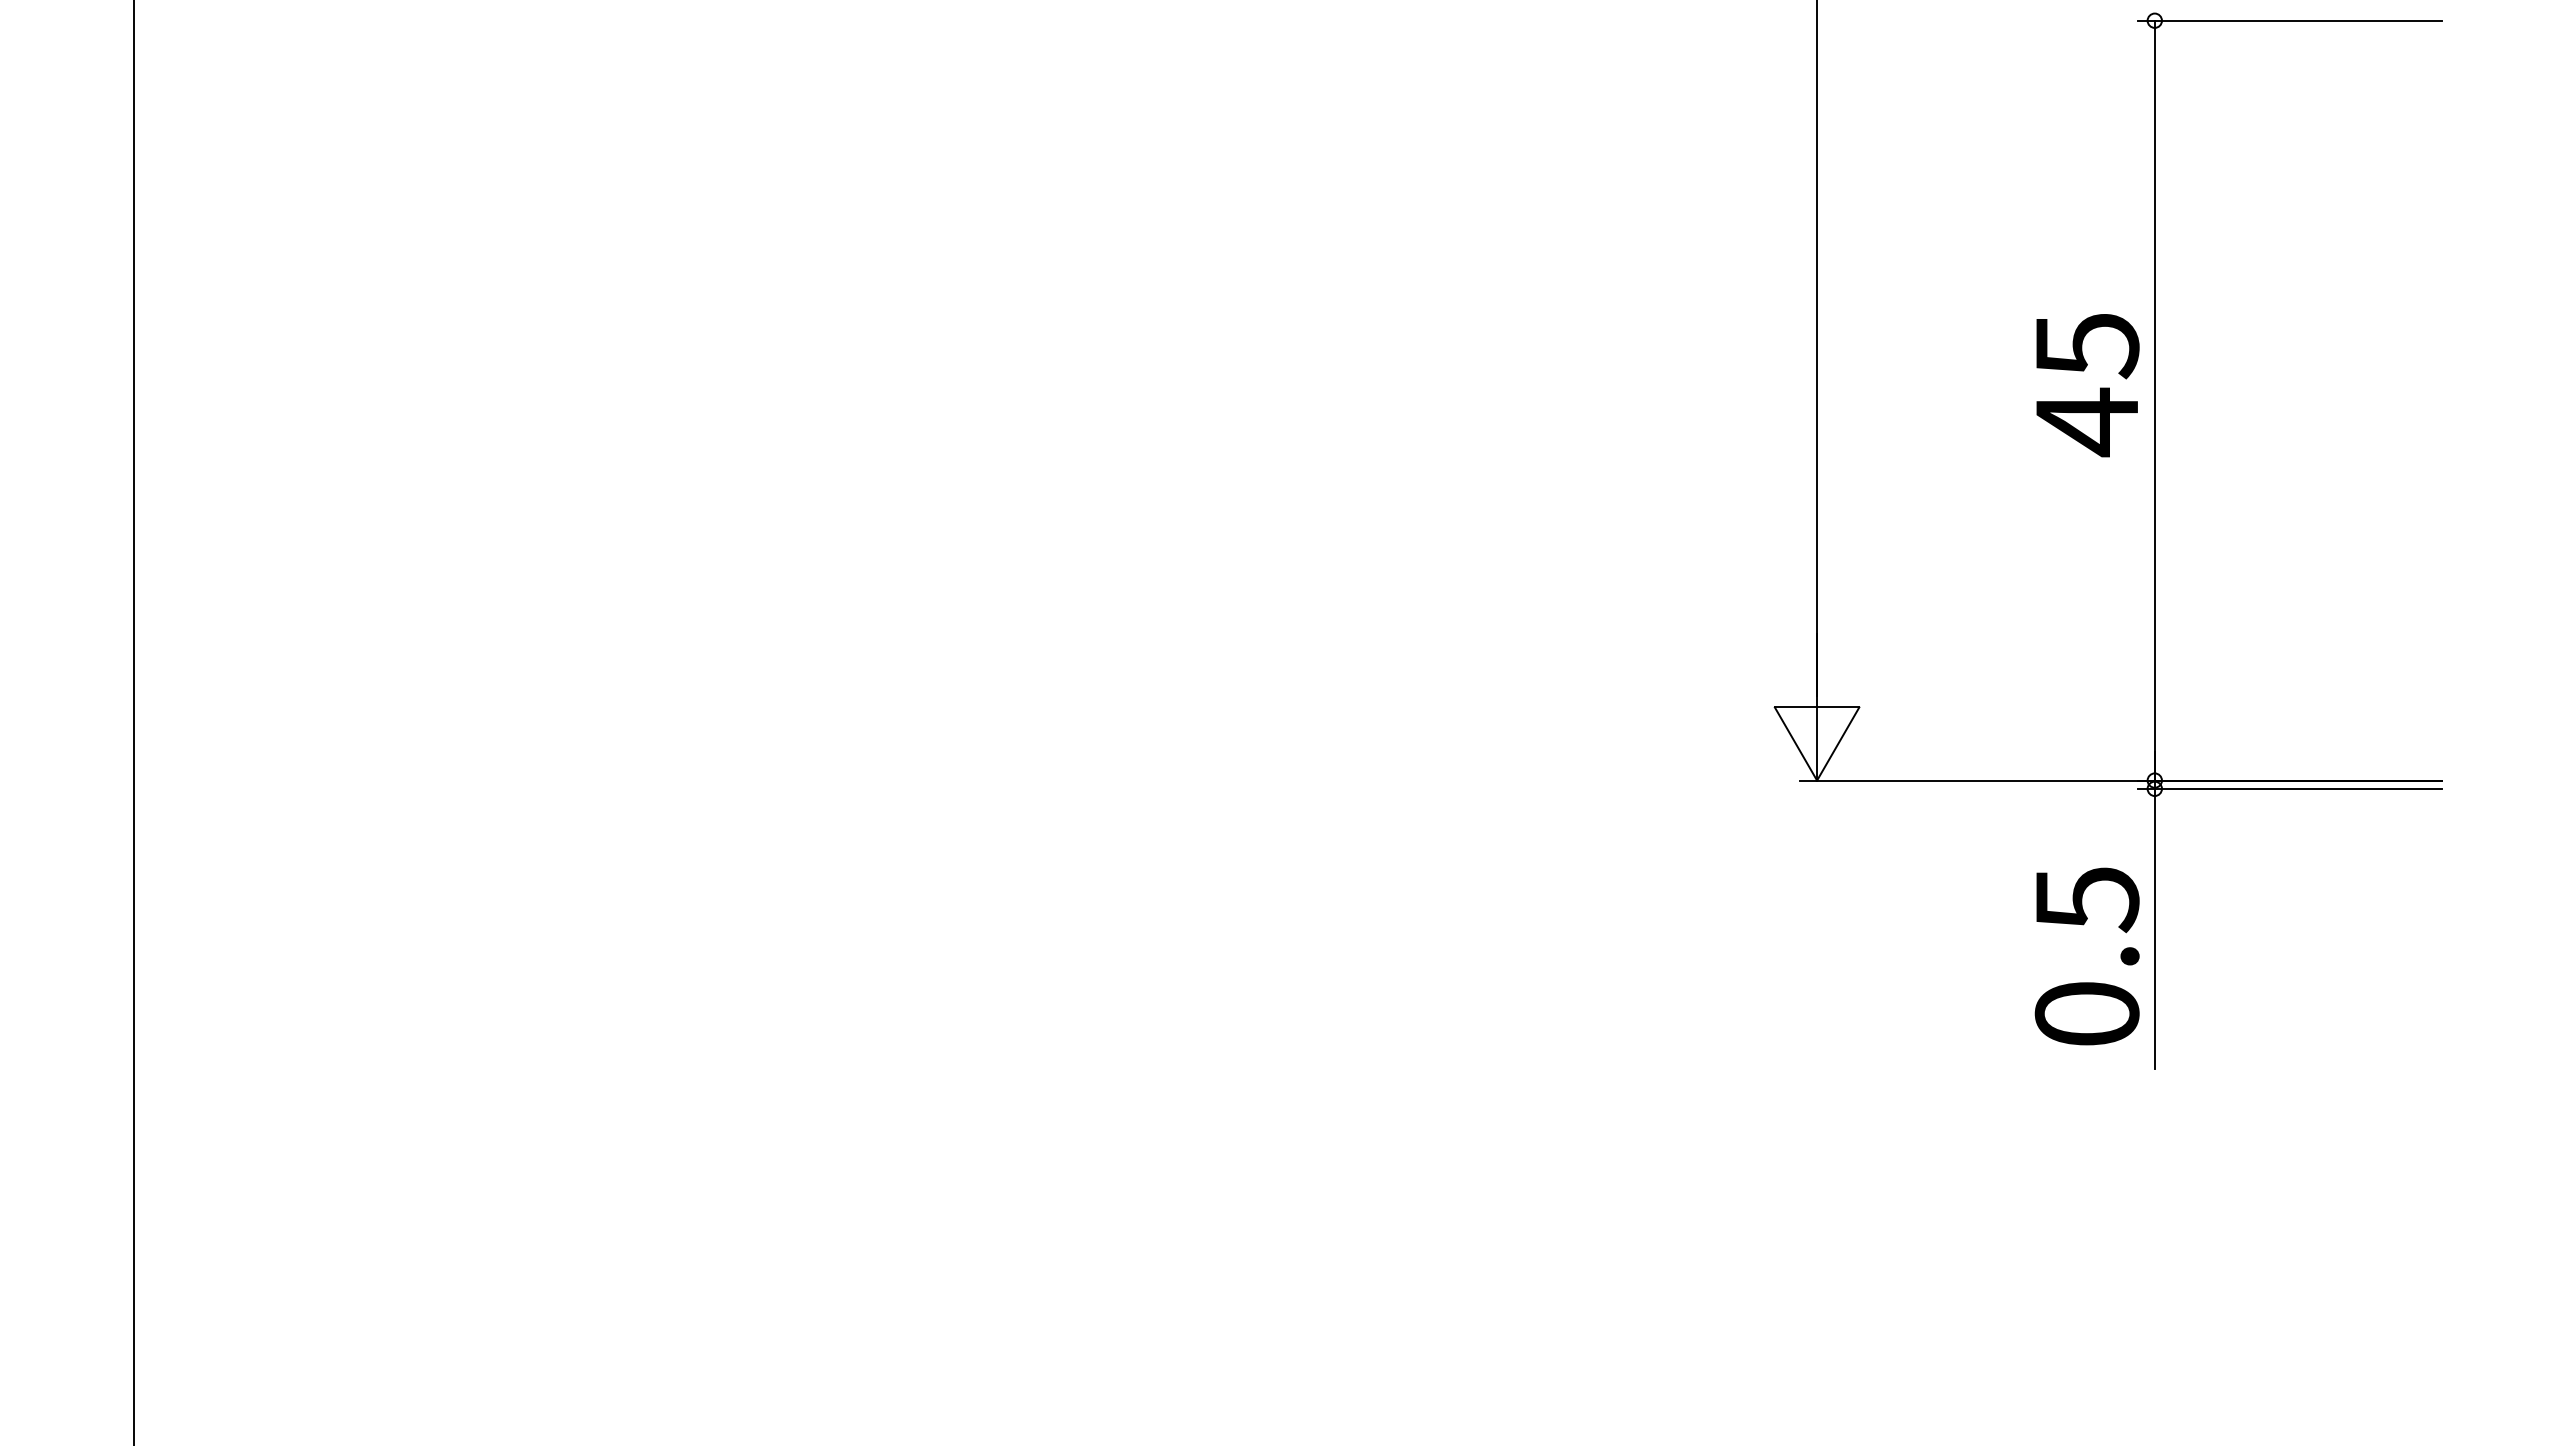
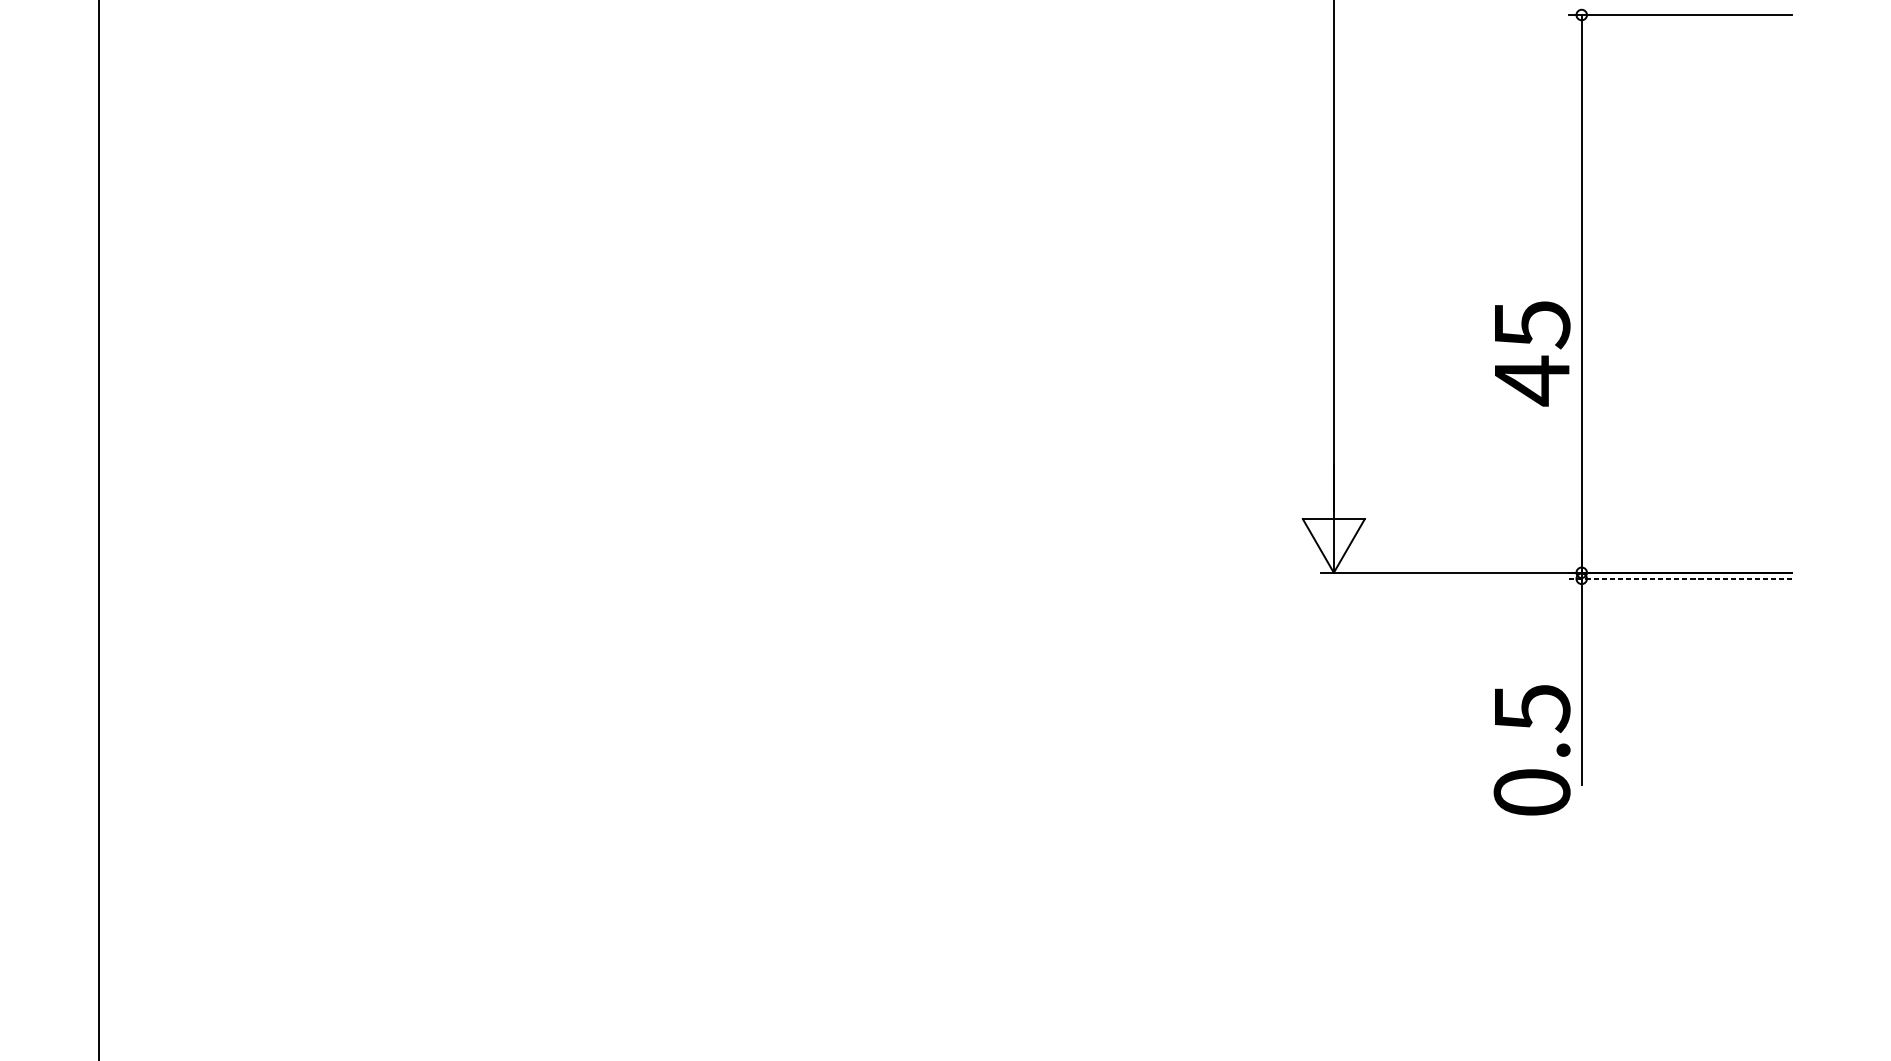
text: (2087, 385) -> (1532, 353), moved
line: (2289, 788) -> (1680, 578), solid -> dashed
text: (2086, 956) -> (1531, 750), moved

